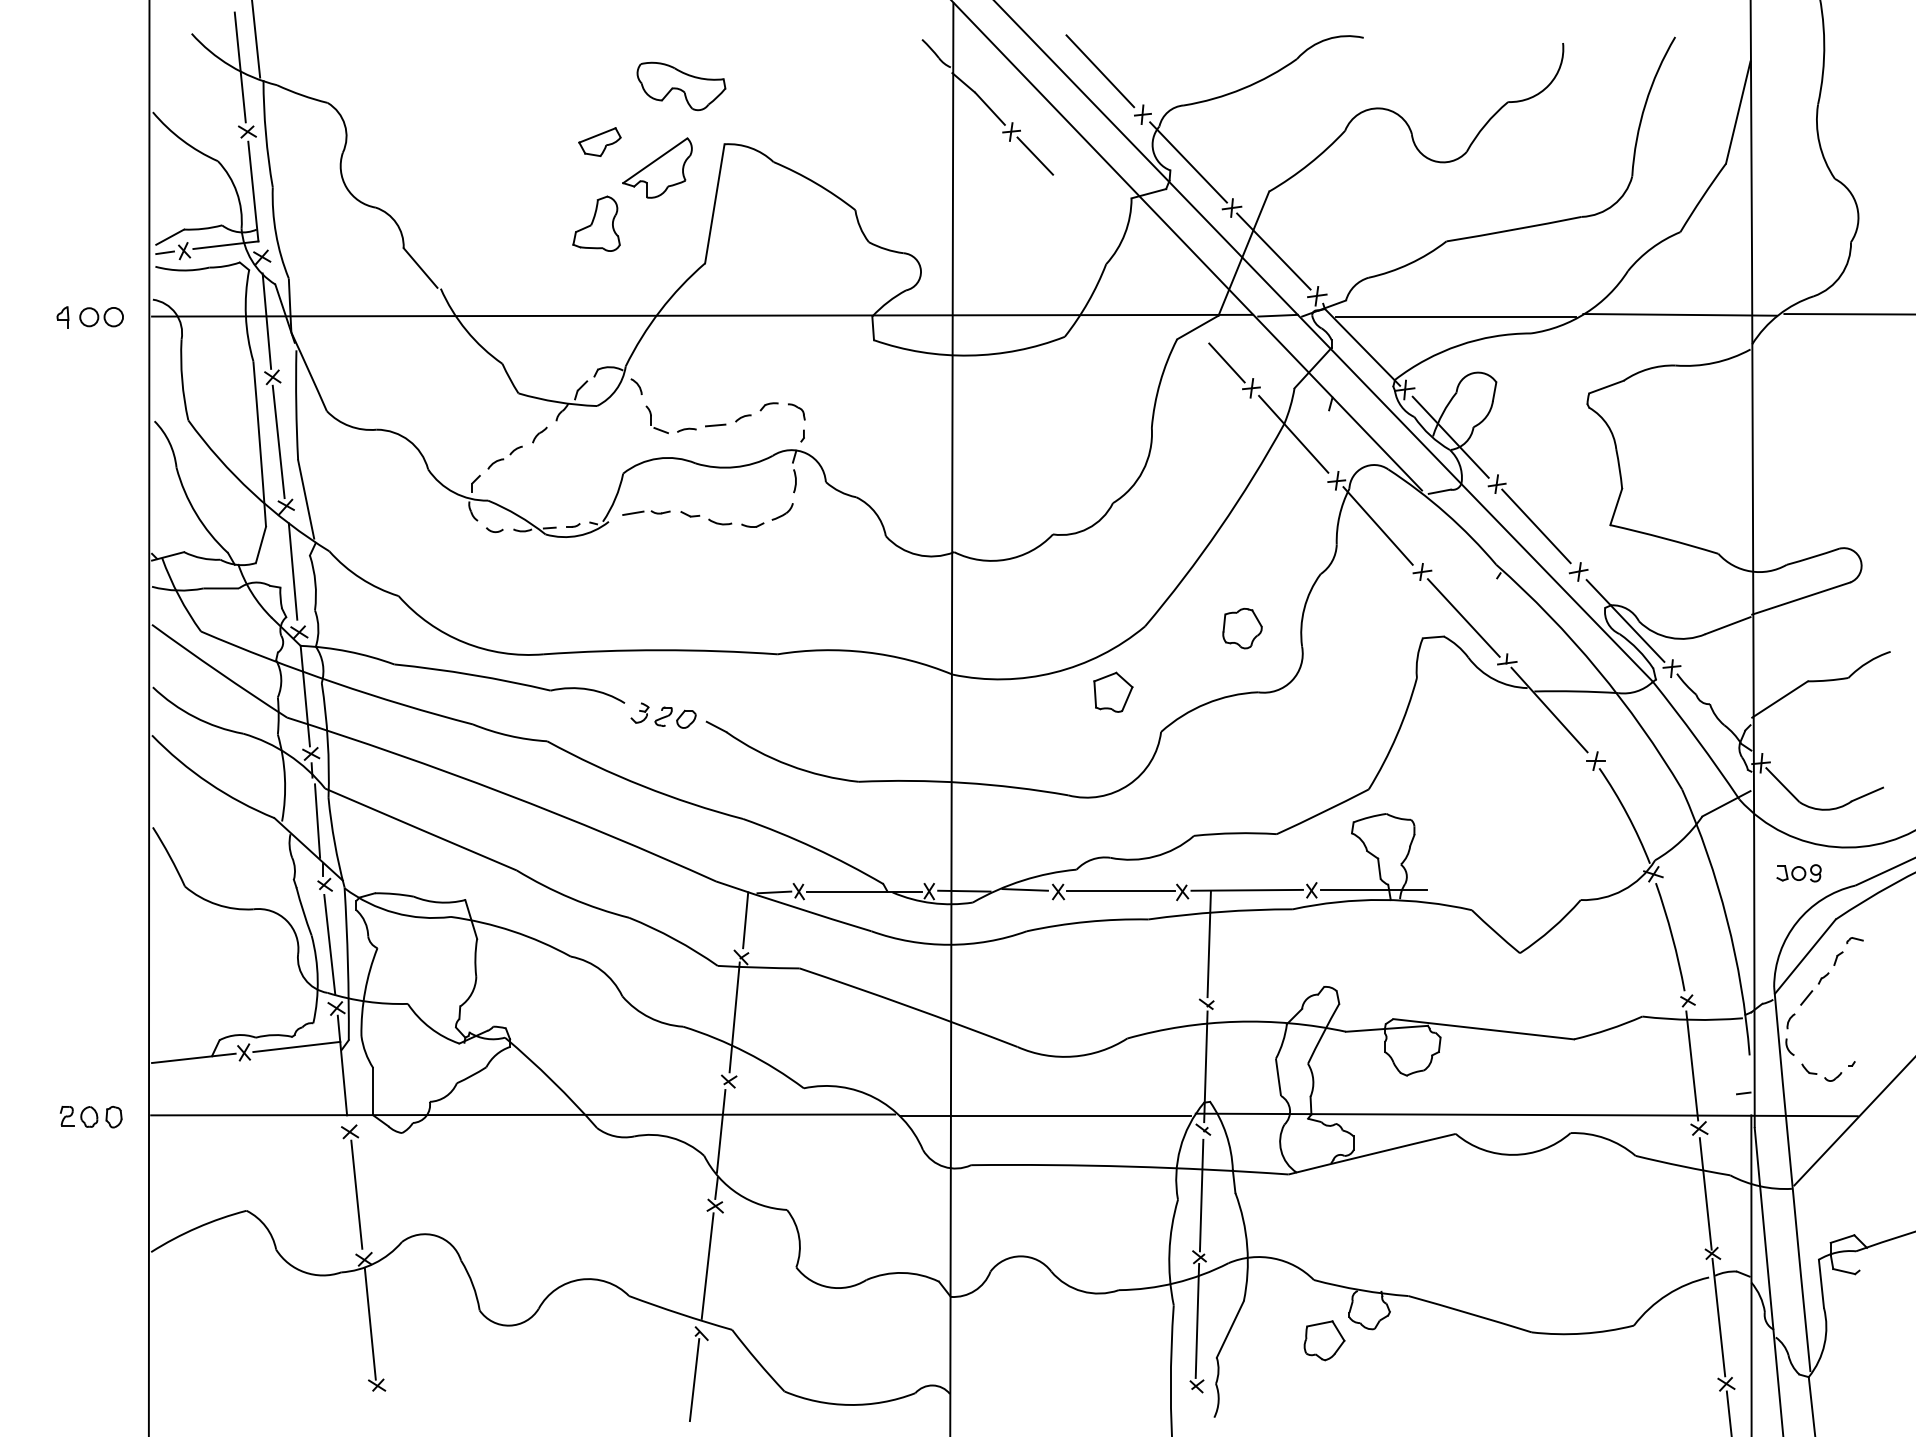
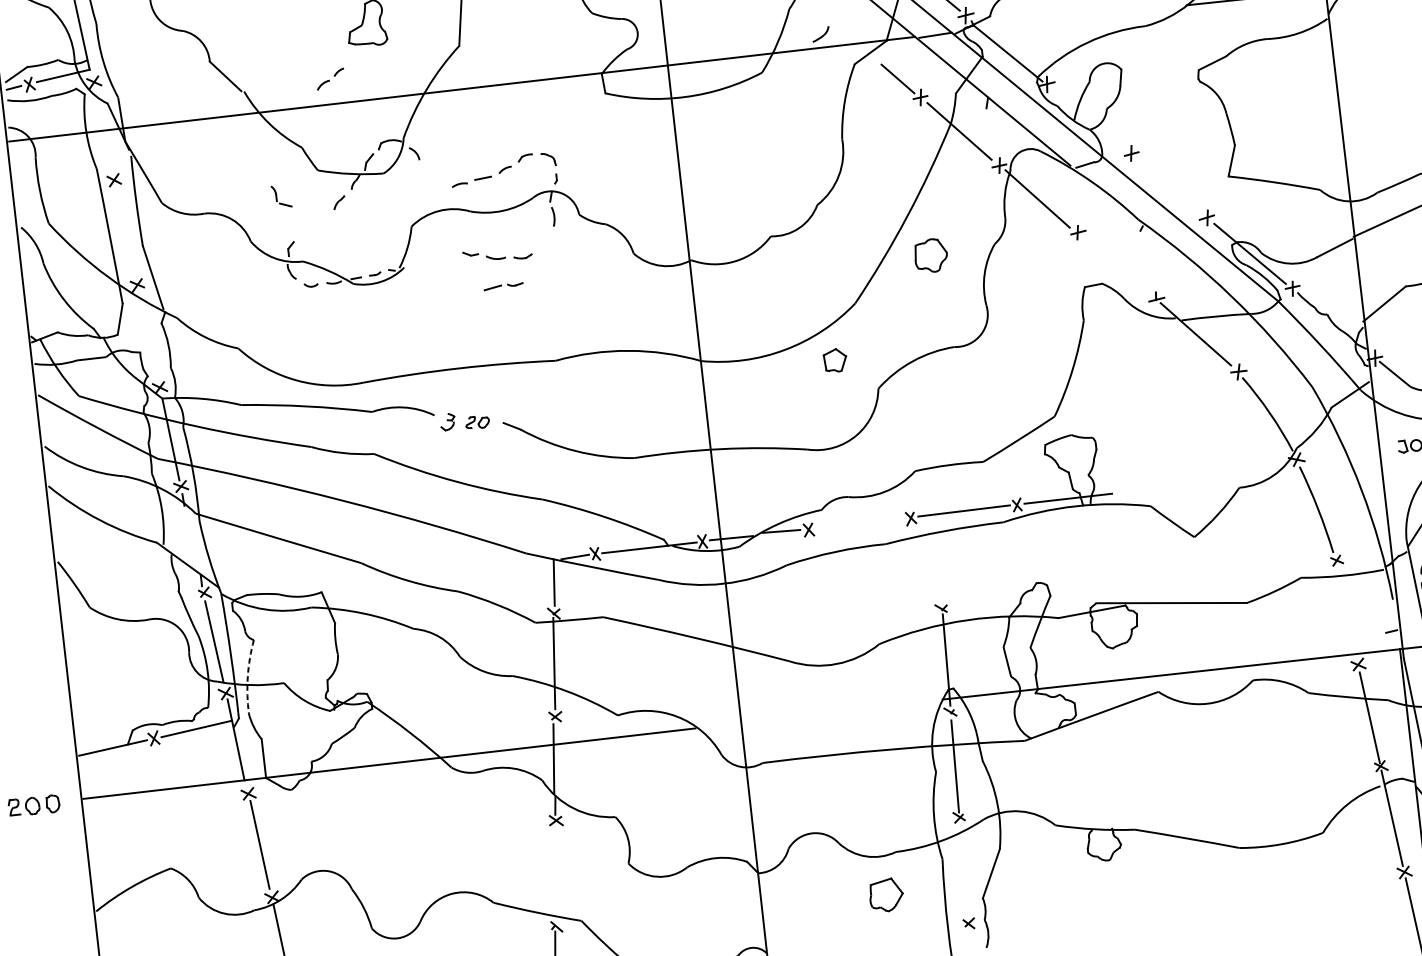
line: (1455, 316) -> (1081, 19), removed
line: (266, 320) -> (103, 134), removed
part: (656, 419) -> (280, 196), moved
line: (1450, 436) -> (1088, 118), removed
line: (278, 441) -> (124, 232), removed
part: (504, 457) -> (330, 79), moved
part: (782, 511) -> (820, 34), moved
part: (646, 512) -> (503, 286), moved
line: (1536, 526) -> (1167, 184), removed
line: (292, 571) -> (148, 338), removed
line: (1463, 617) -> (1116, 266), removed
part: (1242, 628) -> (931, 255), moved
part: (1113, 691) -> (835, 359), size x0.7
part: (675, 717) -> (477, 422), size x0.7
line: (317, 820) -> (192, 540), removed
line: (1120, 890) -> (859, 523), removed
line: (1208, 944) -> (937, 559), removed
arc: (365, 991) -> (248, 676), solid -> dashed
line: (1692, 1065) -> (1346, 613), removed
line: (1045, 1116) -> (819, 715), removed
line: (707, 1265) -> (555, 870), removed
line: (1197, 1320) -> (963, 869), removed
part: (1324, 1340) -> (886, 895), moved

